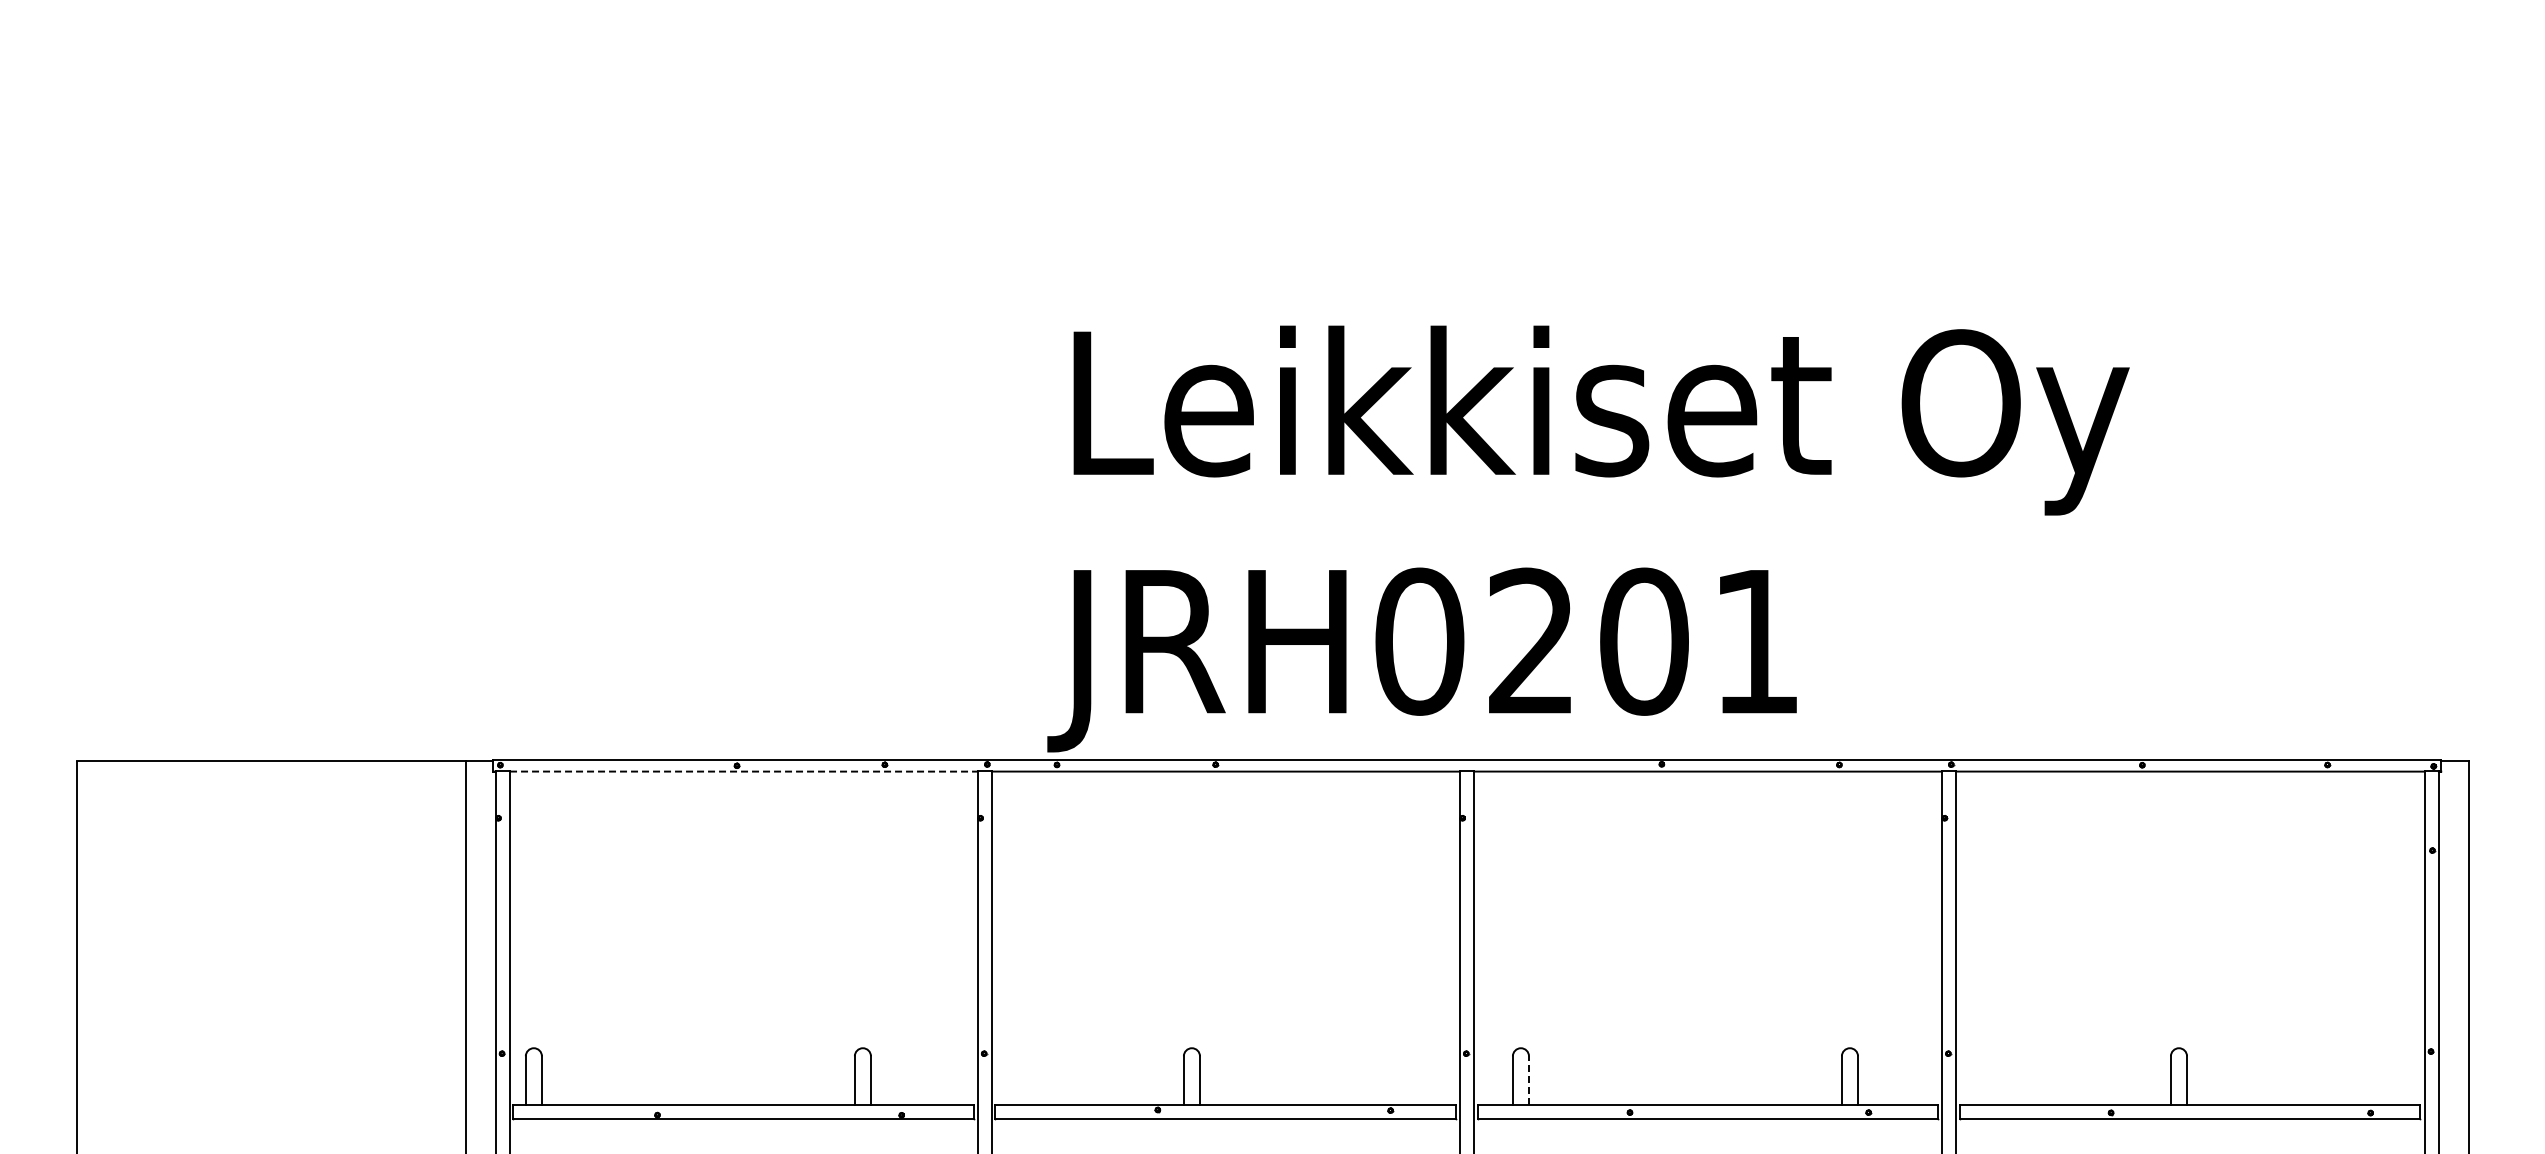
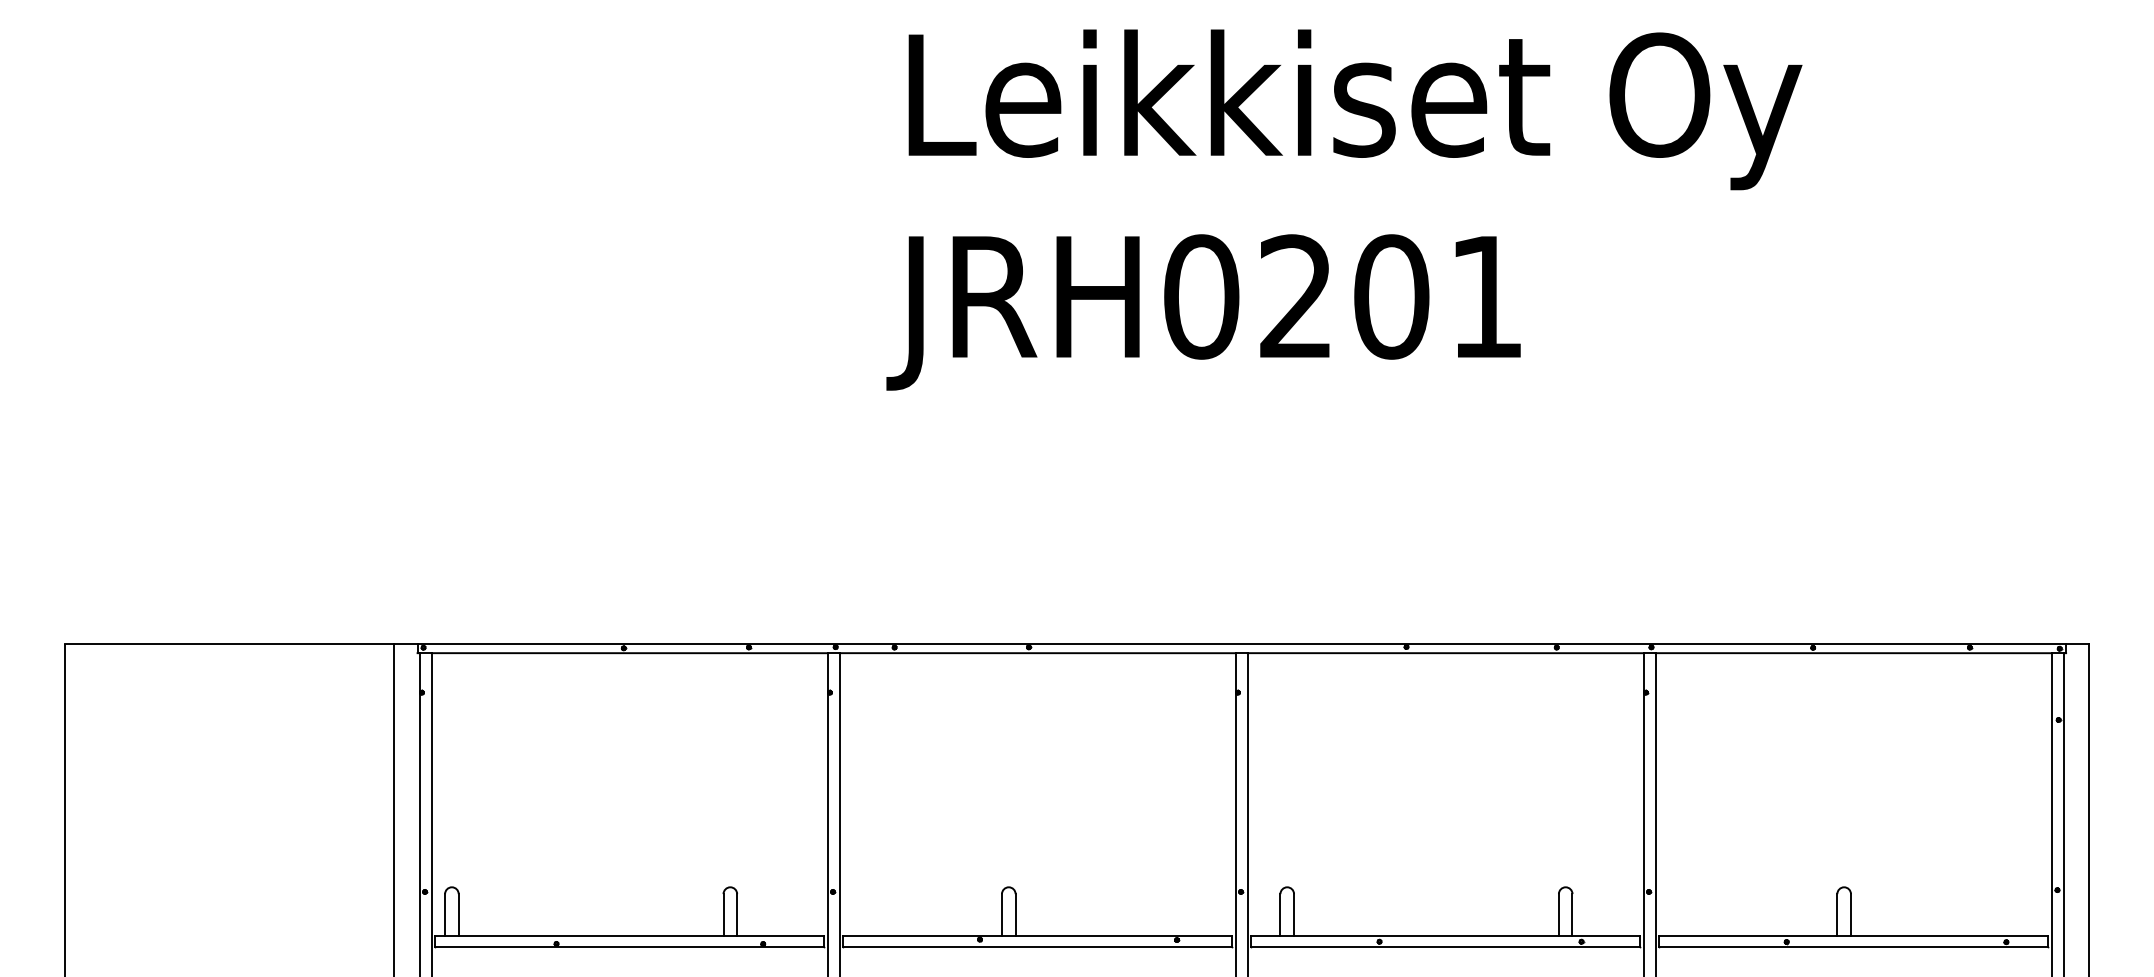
text: (1588, 538) -> (1344, 209), moved
line: (743, 771) -> (629, 653), dashed -> solid
line: (1528, 1080) -> (1293, 914), dashed -> solid

